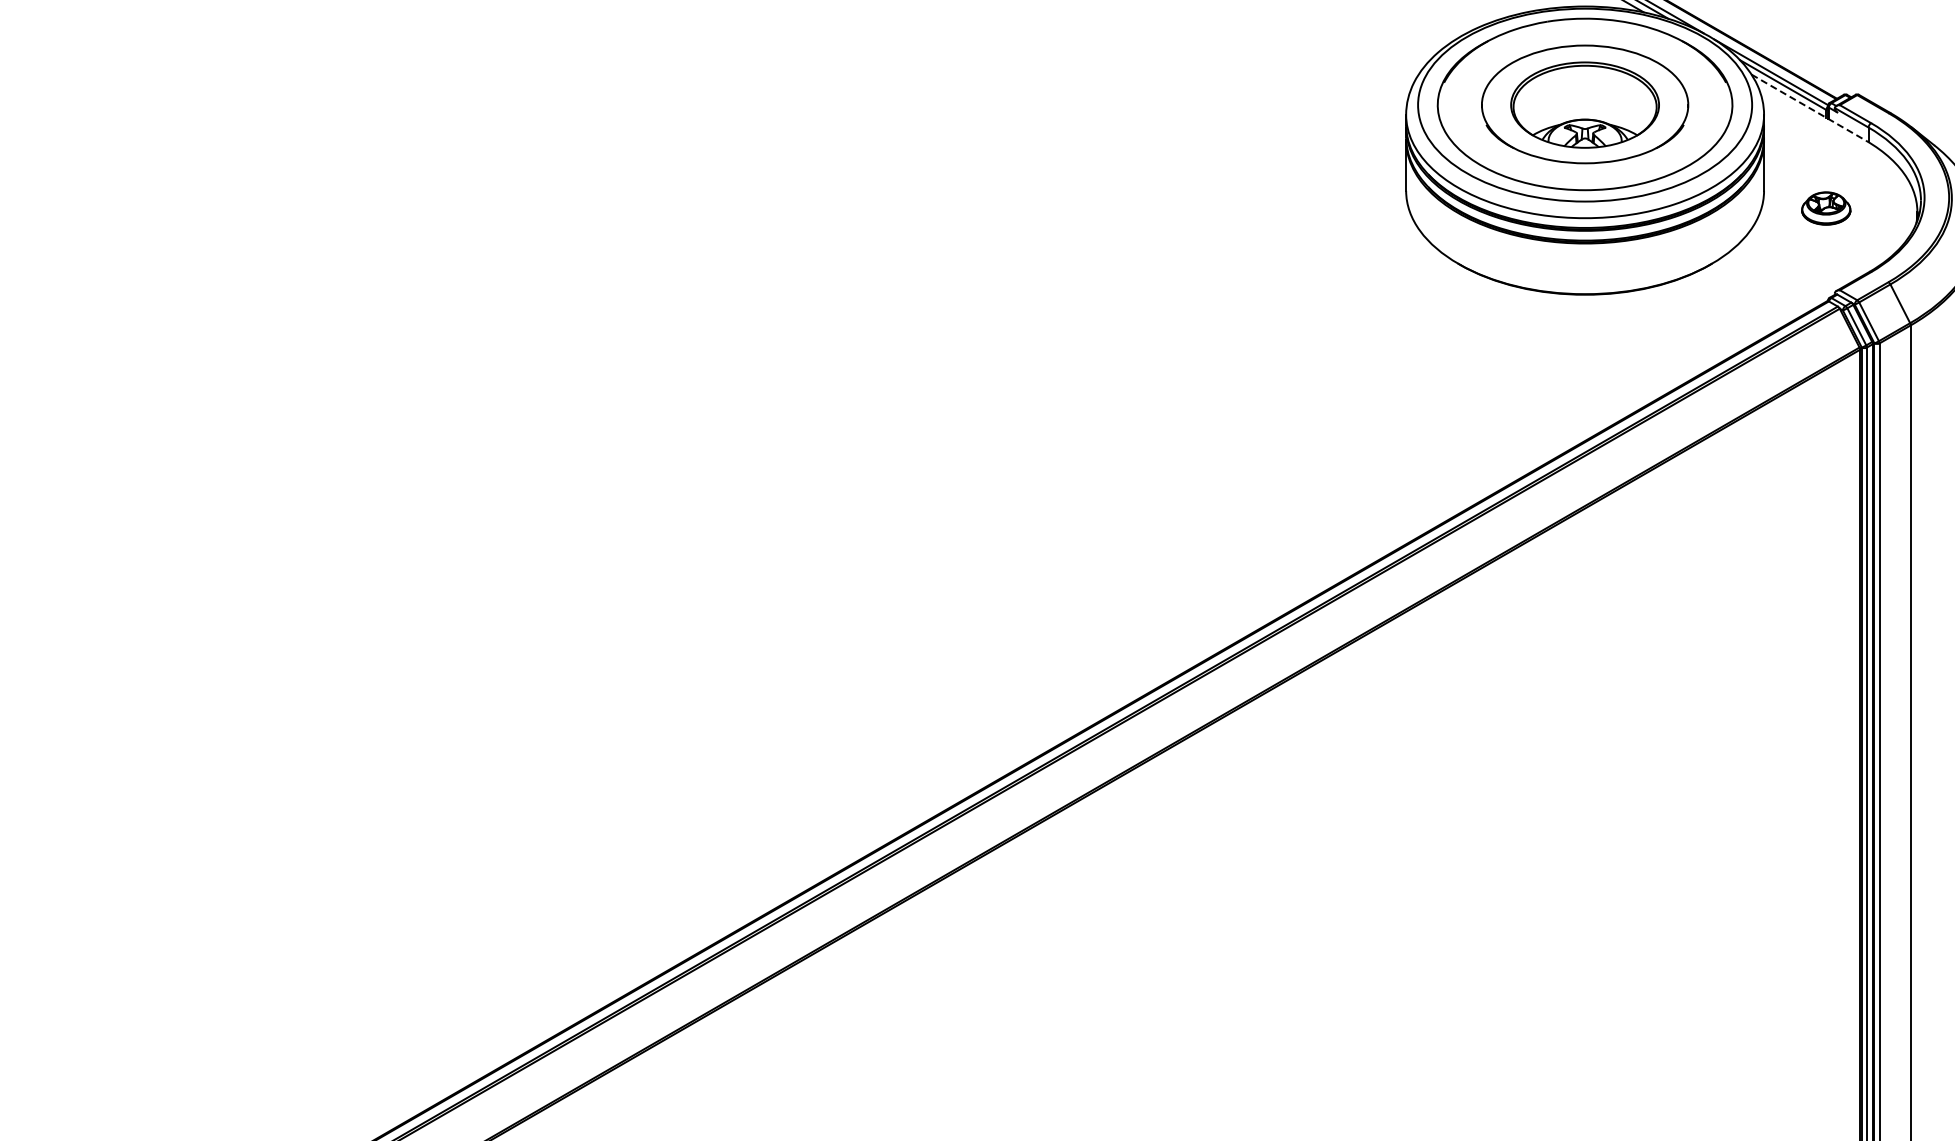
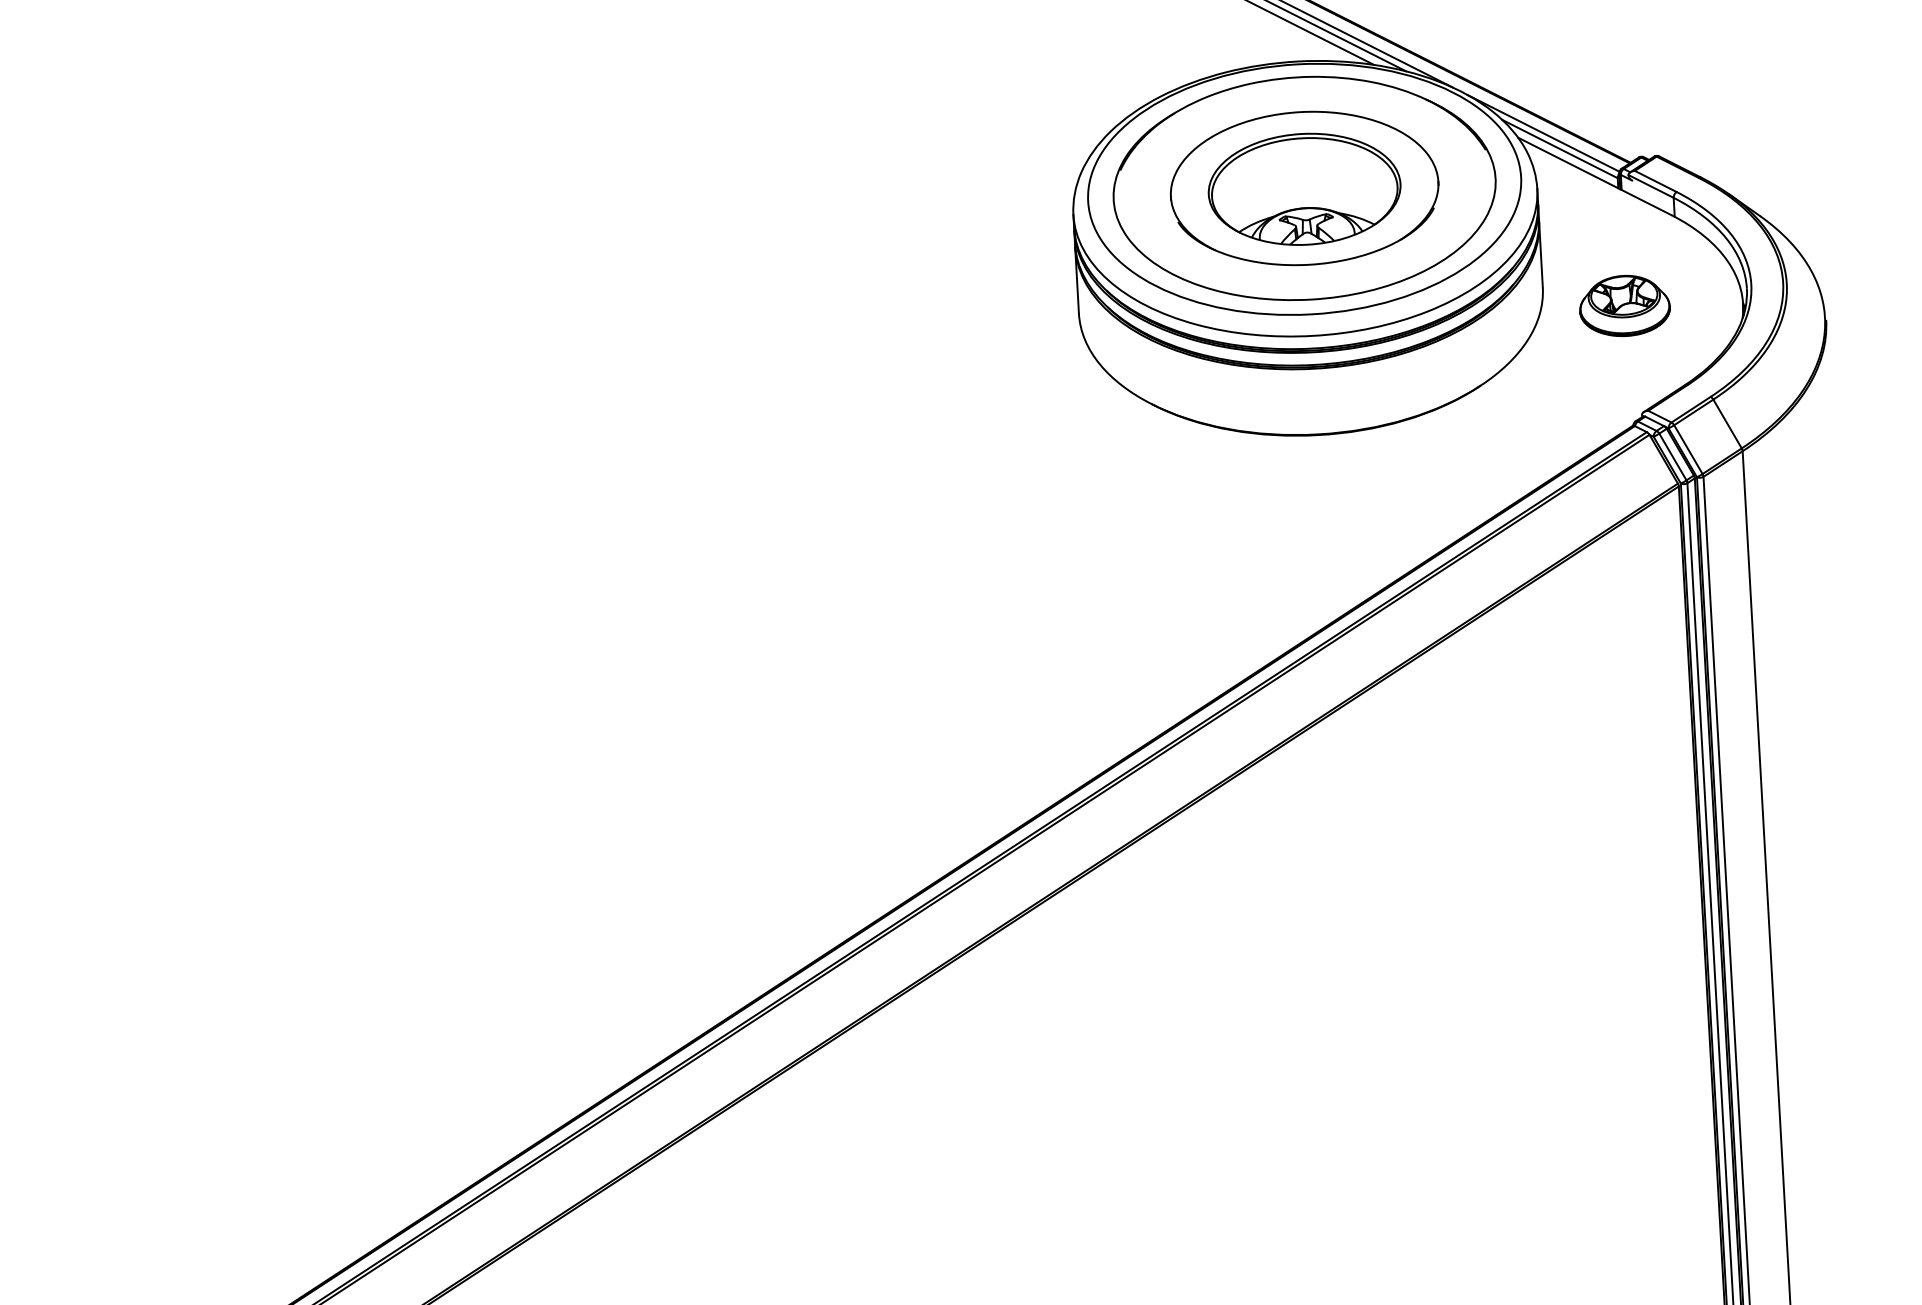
line: (1809, 107) -> (1595, 176), dashed -> solid
part: (1825, 208) -> (1623, 305), size x1.43

